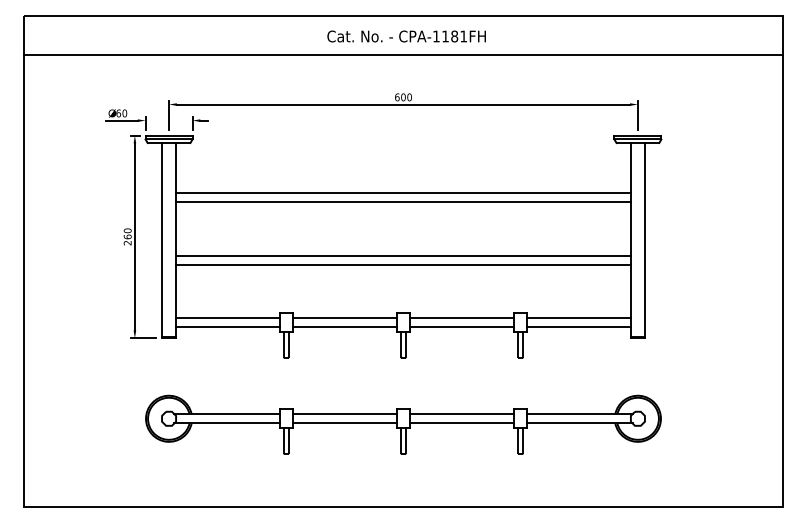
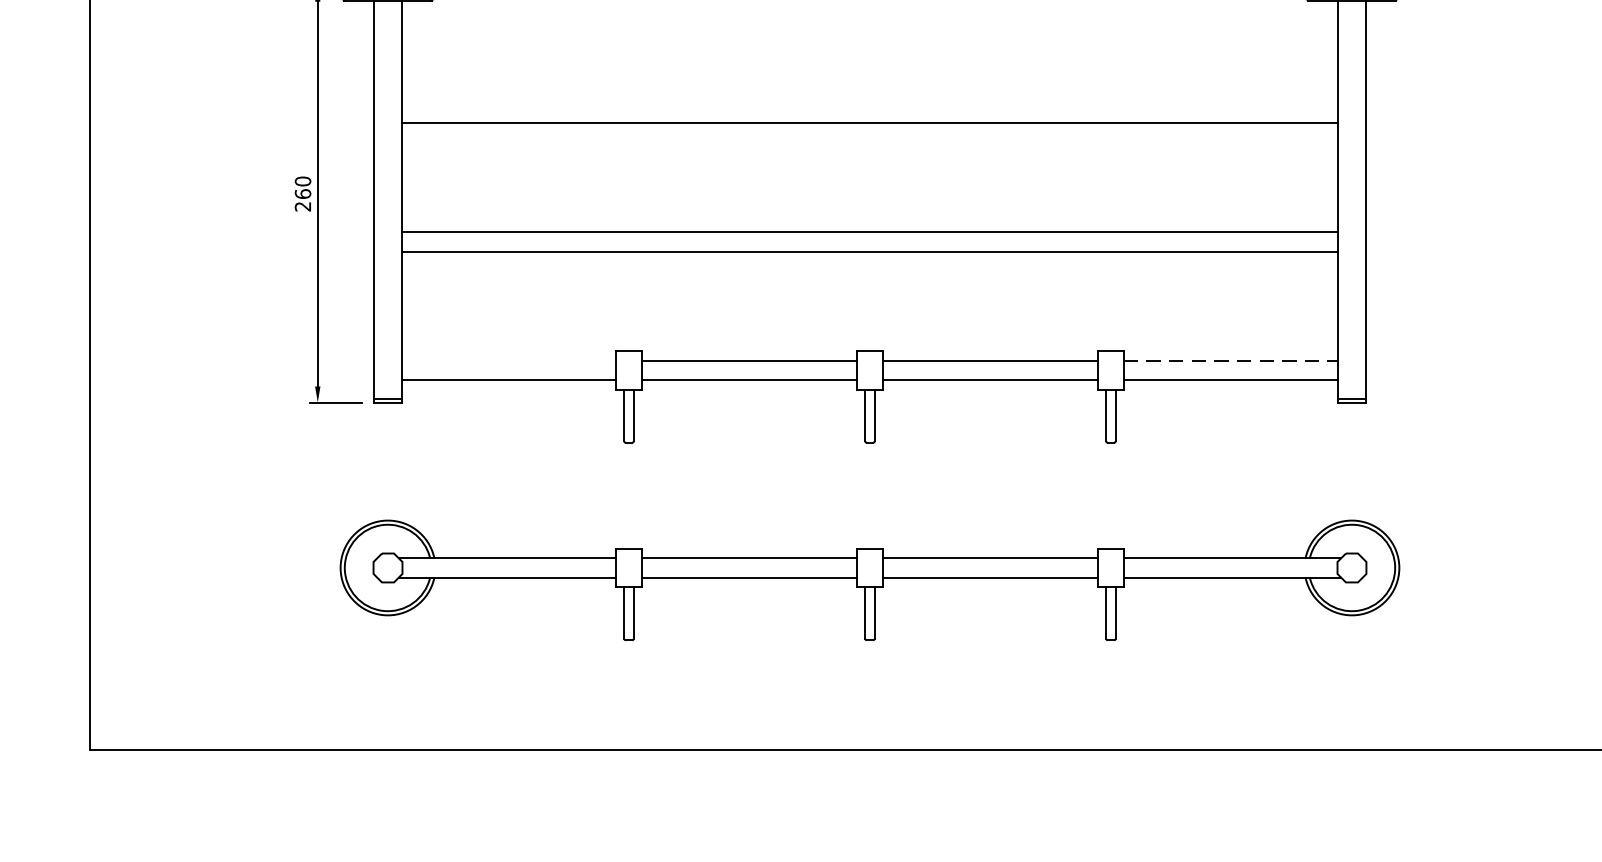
line: (403, 193) -> (869, 104), removed
line: (228, 318) -> (510, 361), removed
line: (578, 318) -> (1229, 361), solid -> dashed

